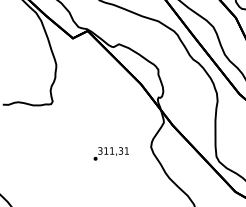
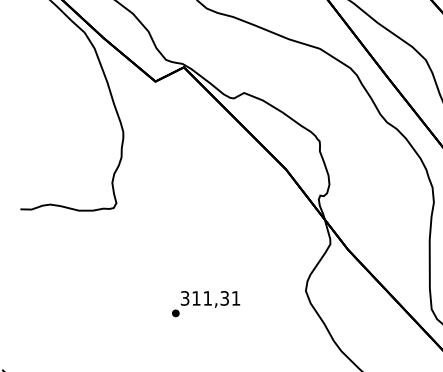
text: (110, 153) -> (204, 303), moved

